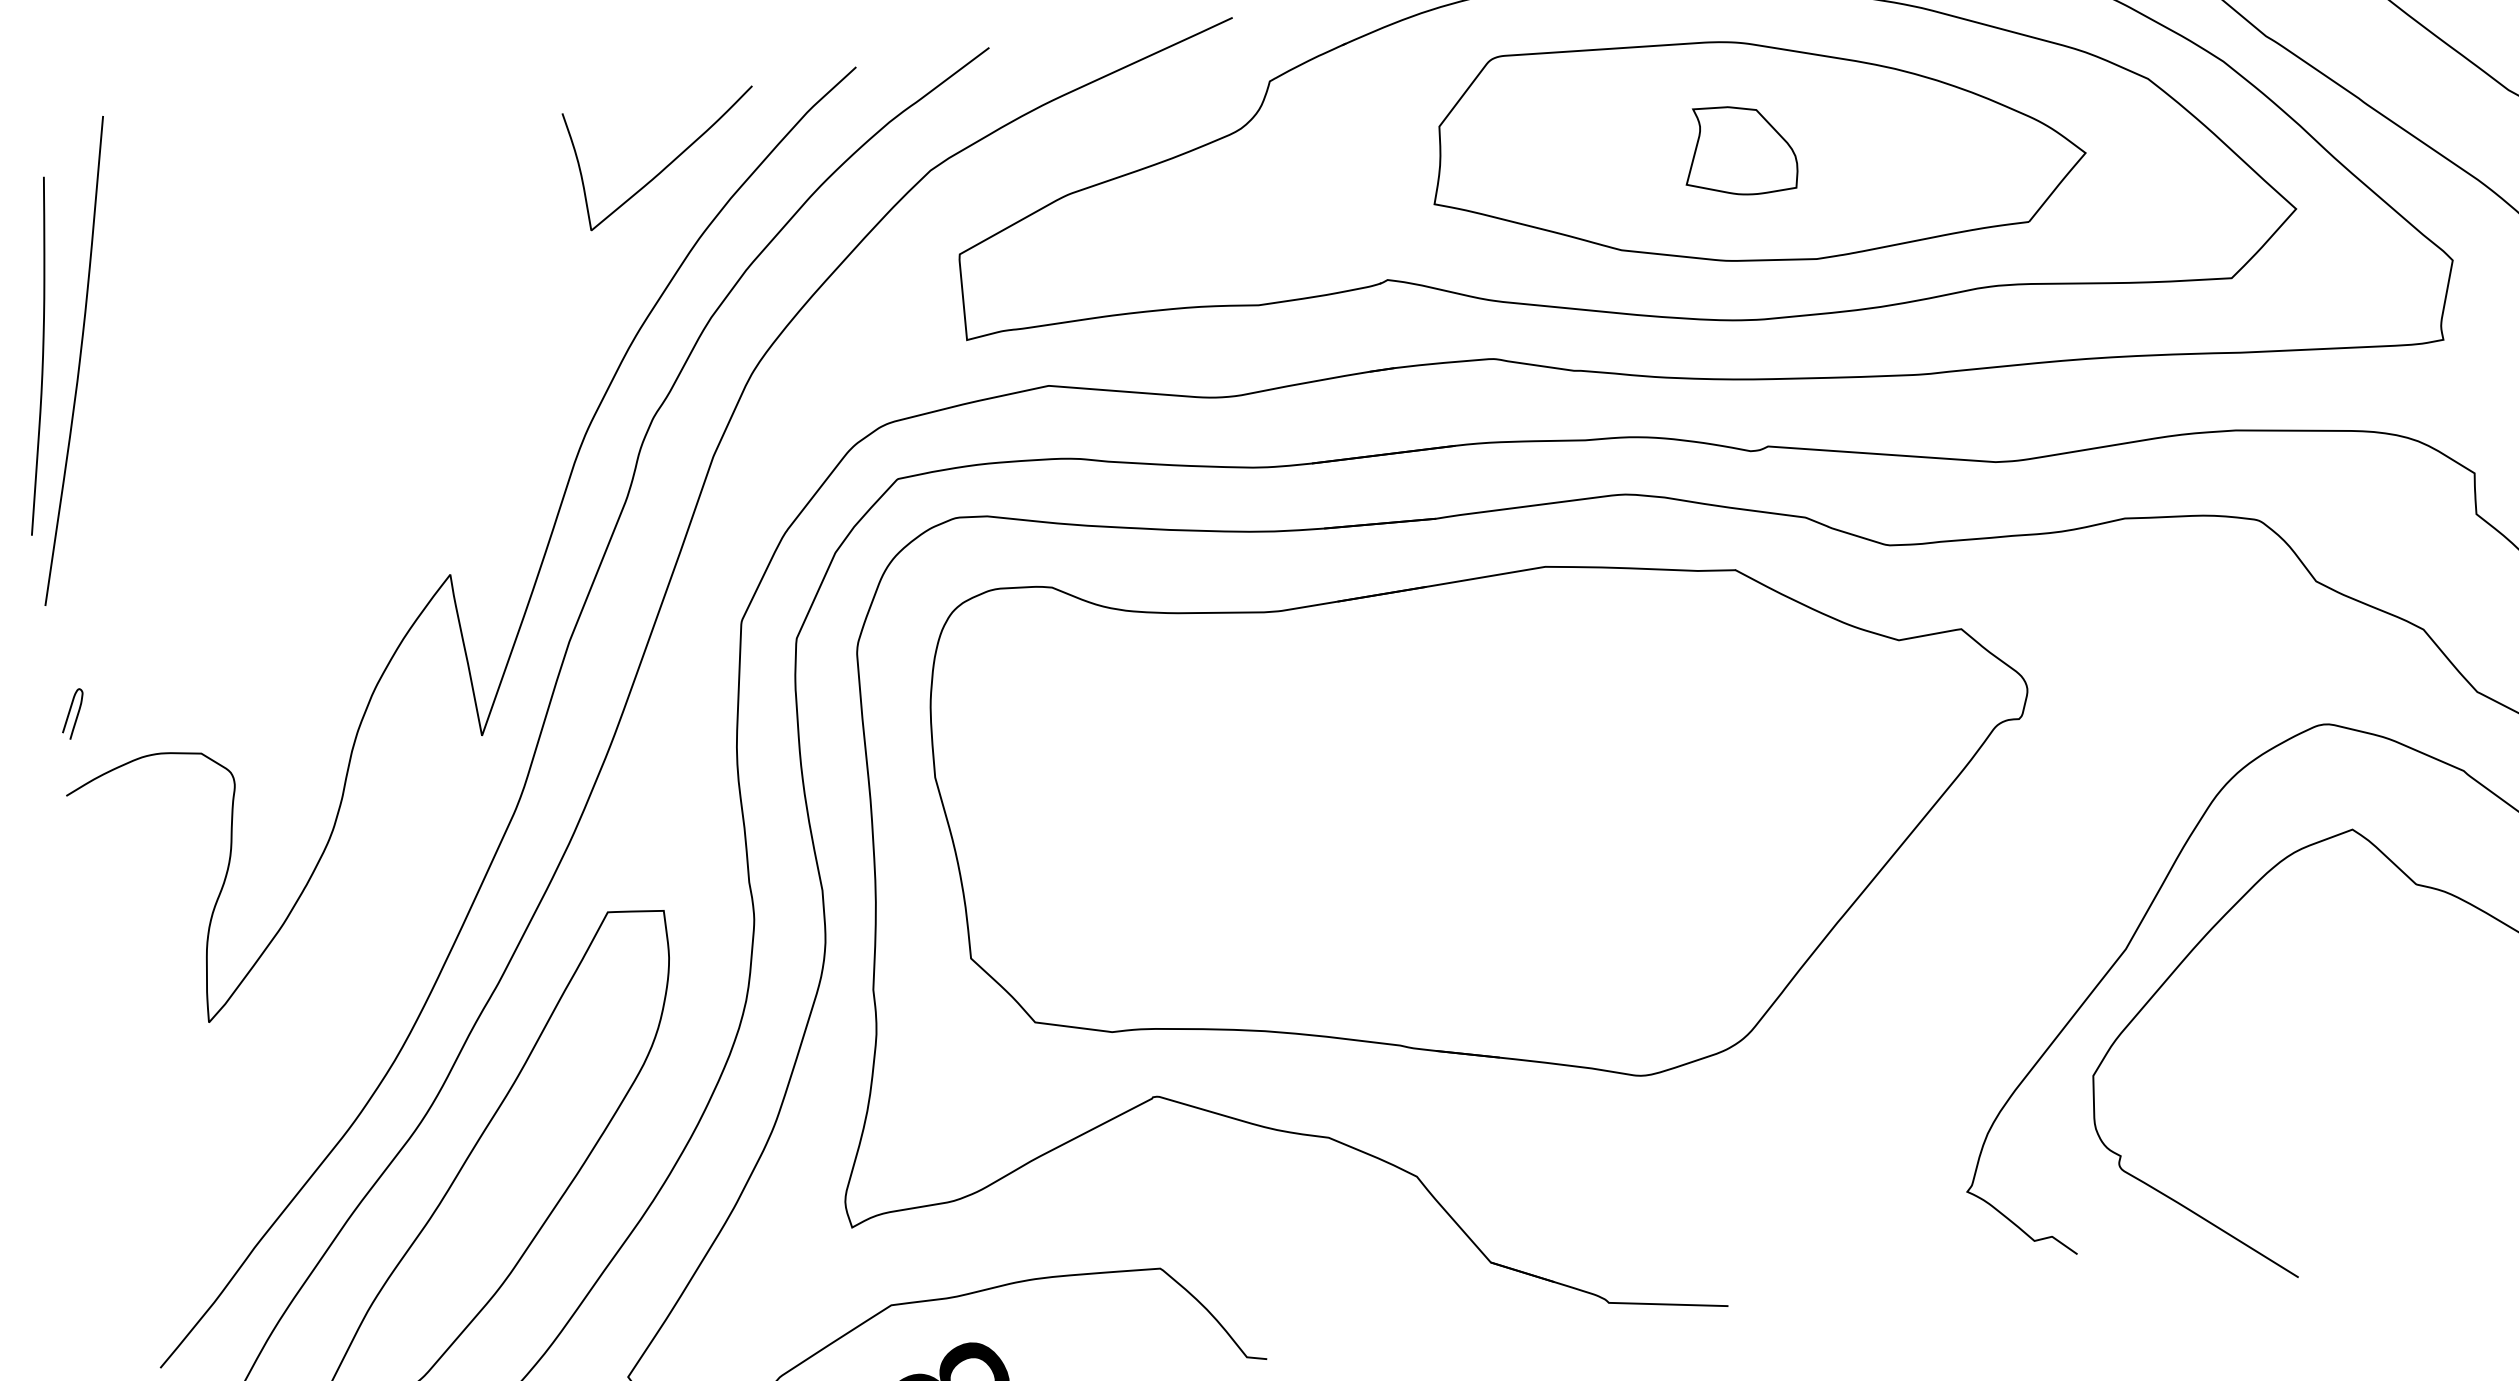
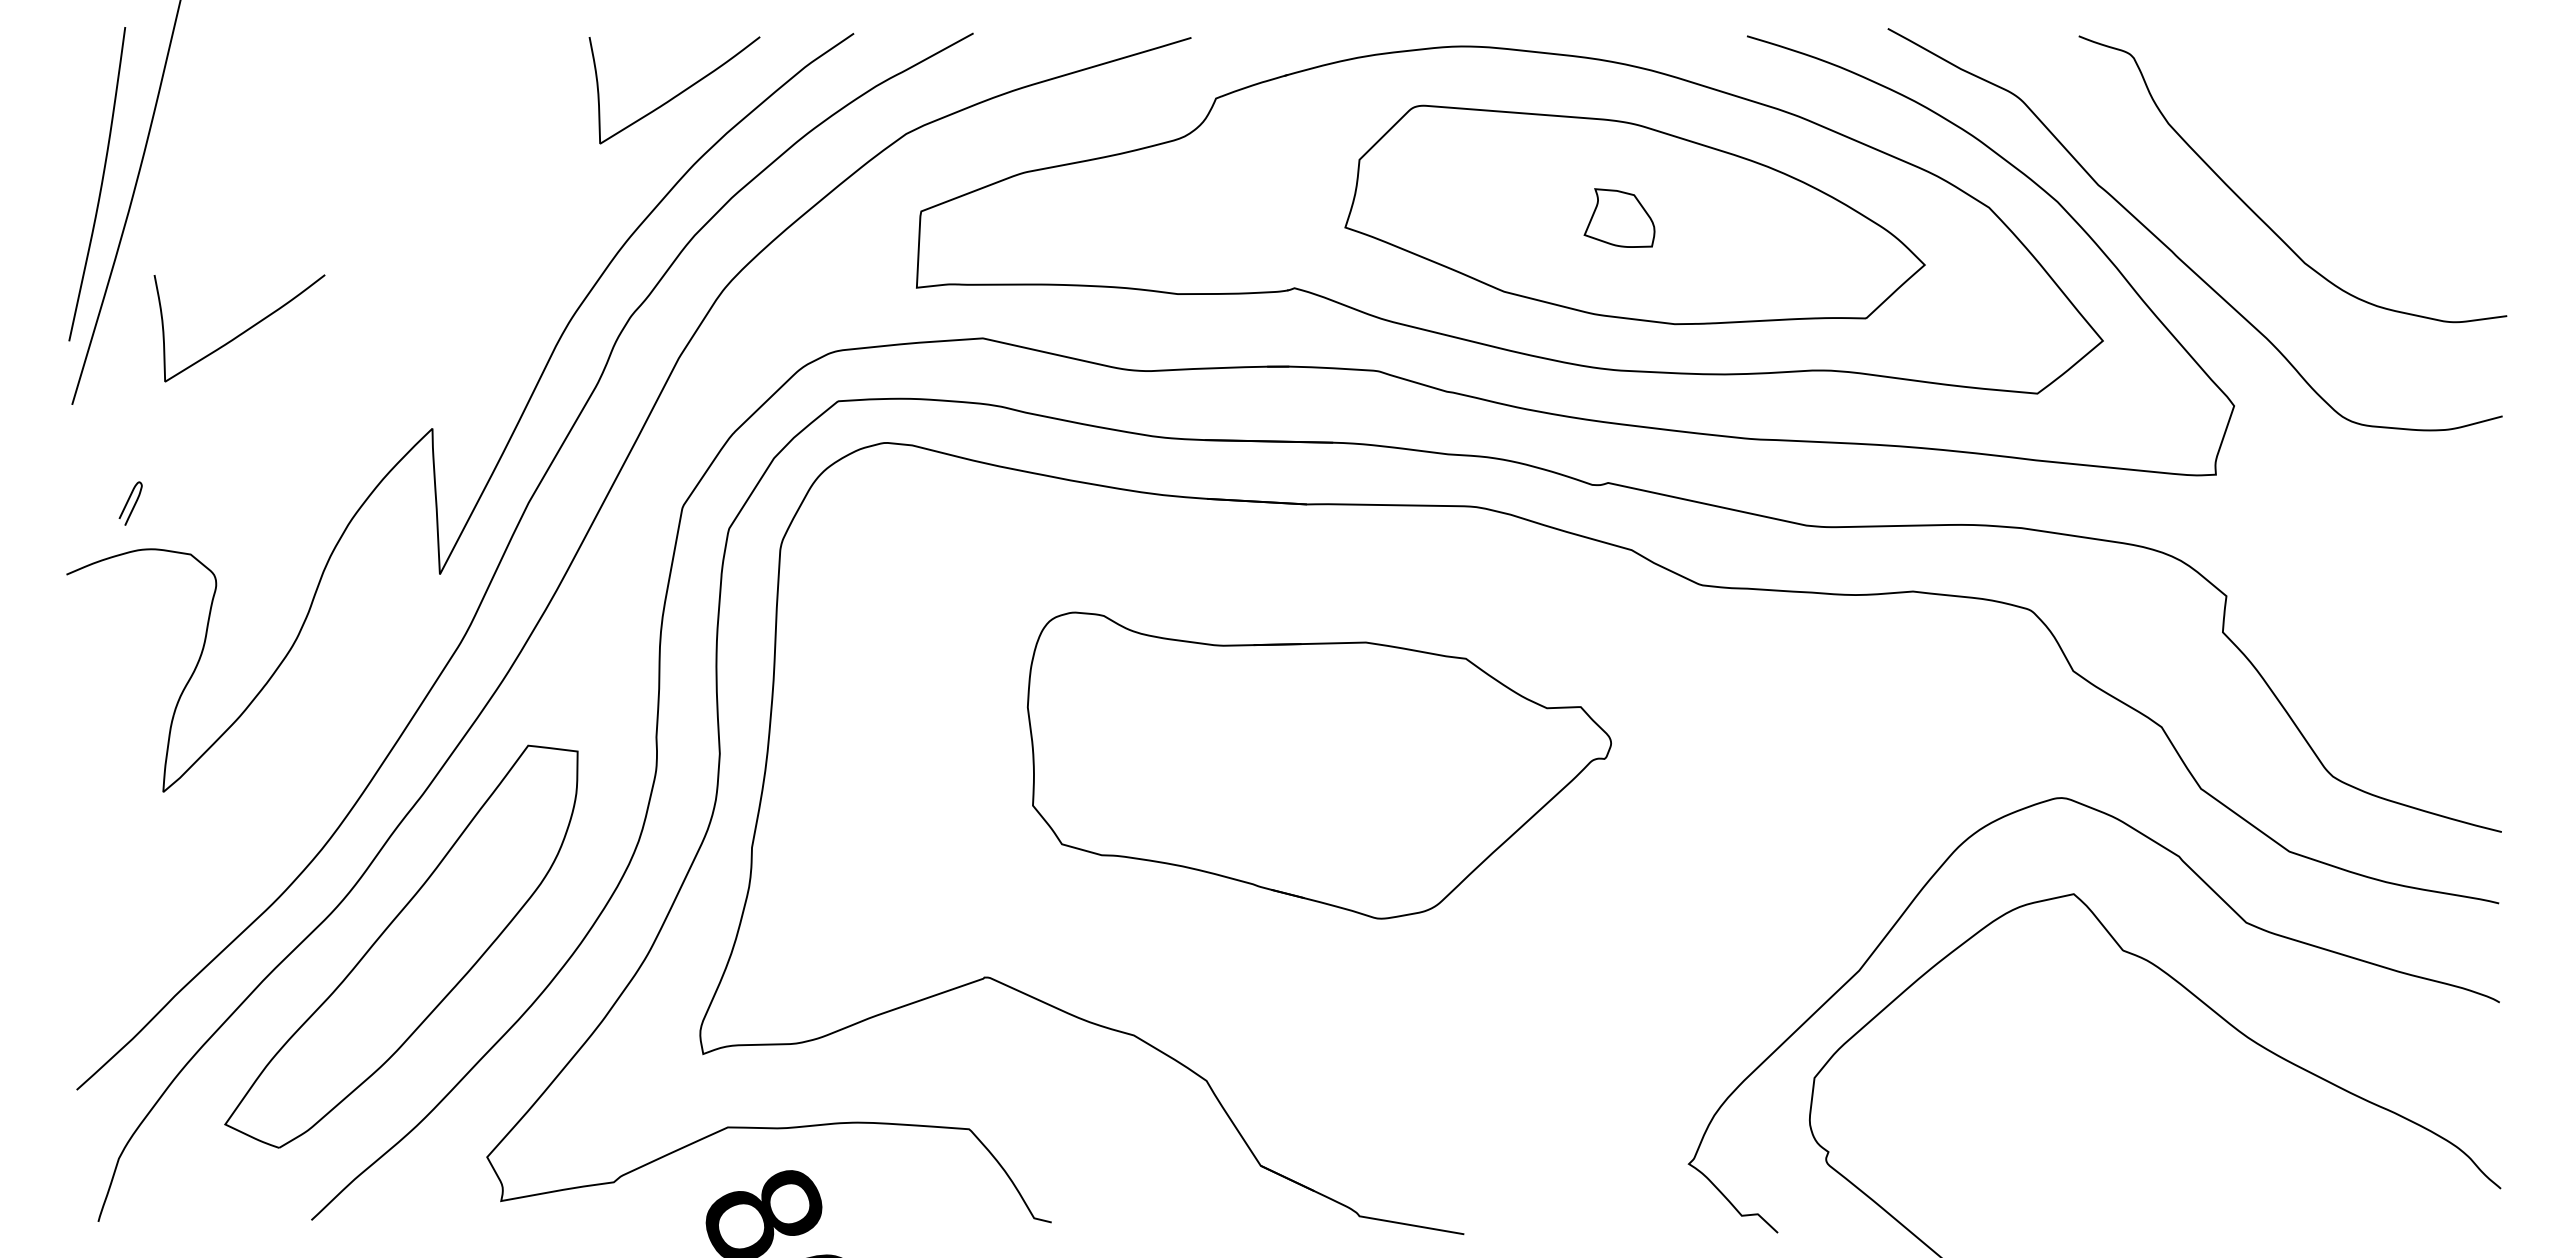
part: (1738, 149) -> (1619, 217), size x0.7
curve: (222, 498) -> (241, 332), added
curve: (70, 713) -> (128, 502), moved
part: (1492, 807) -> (1319, 765), size x0.6

